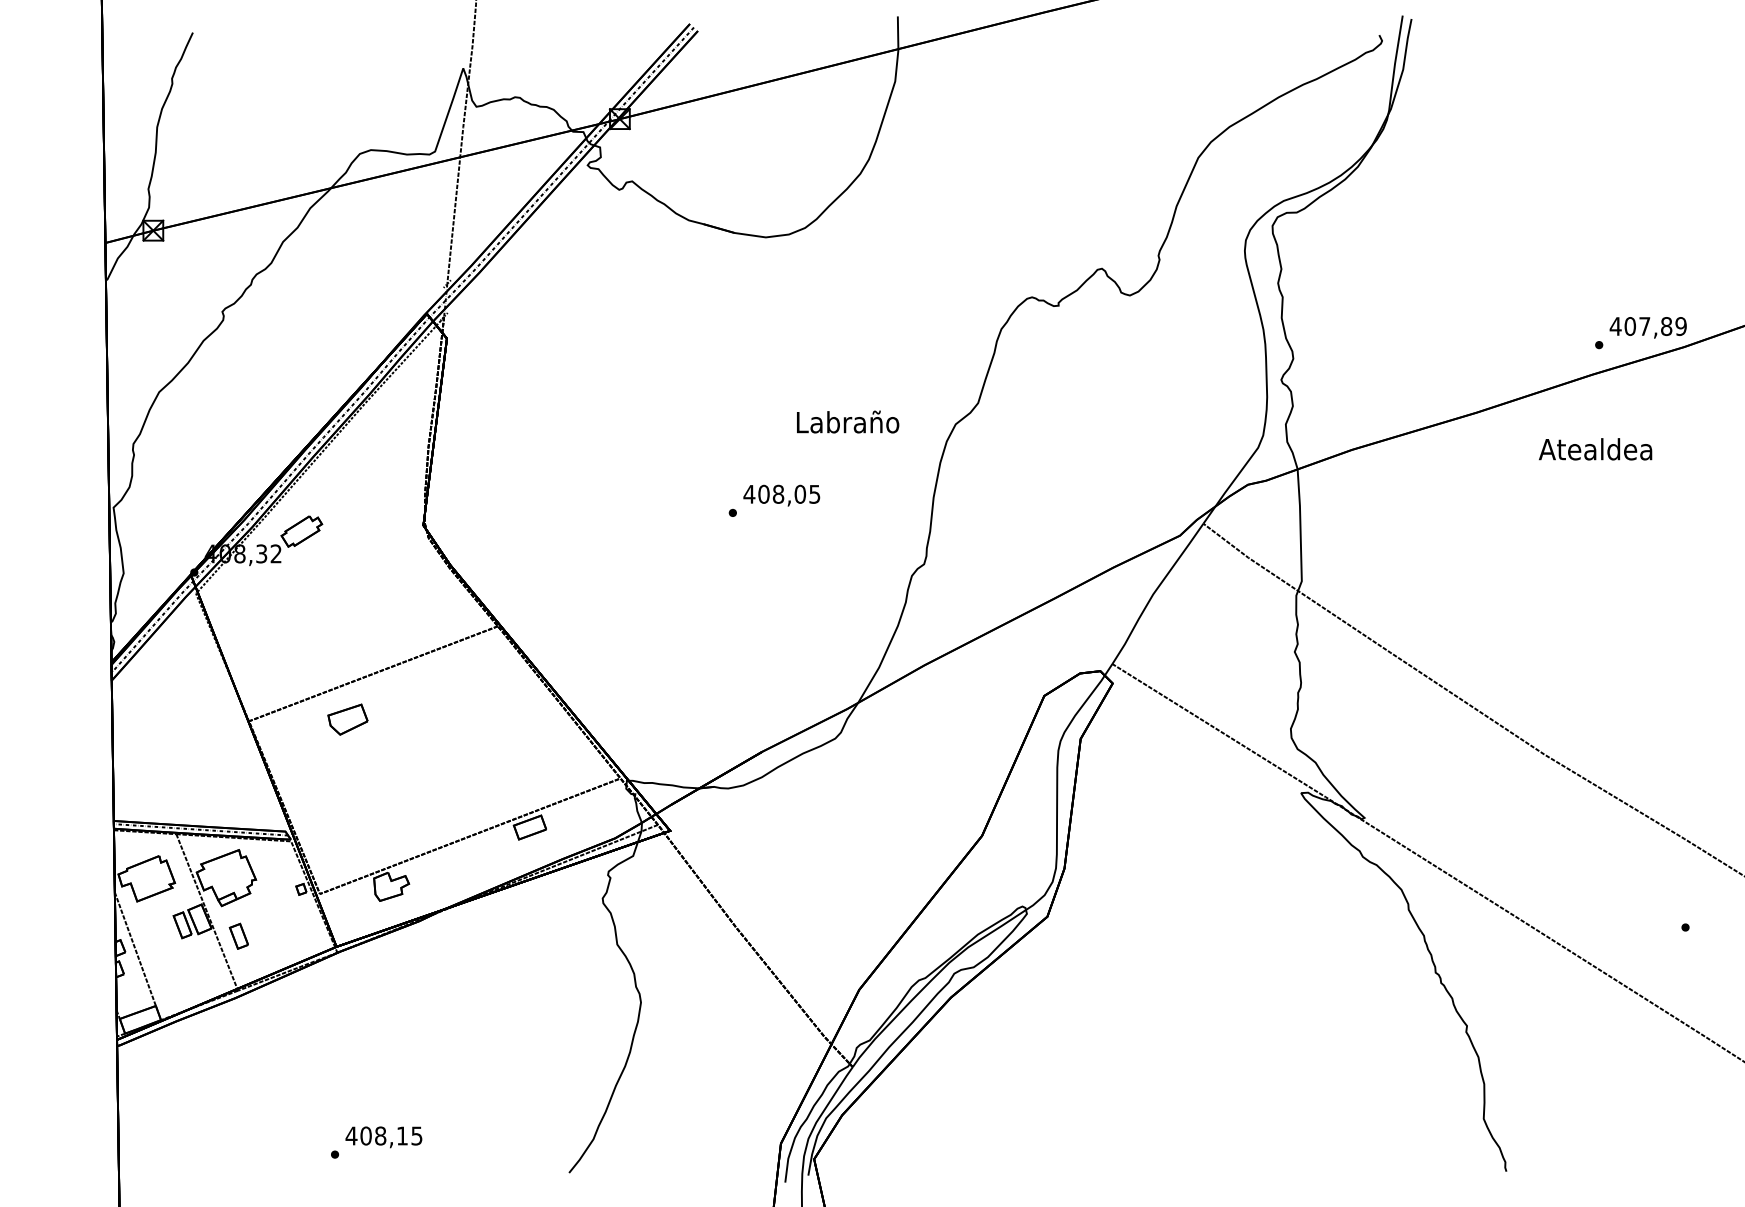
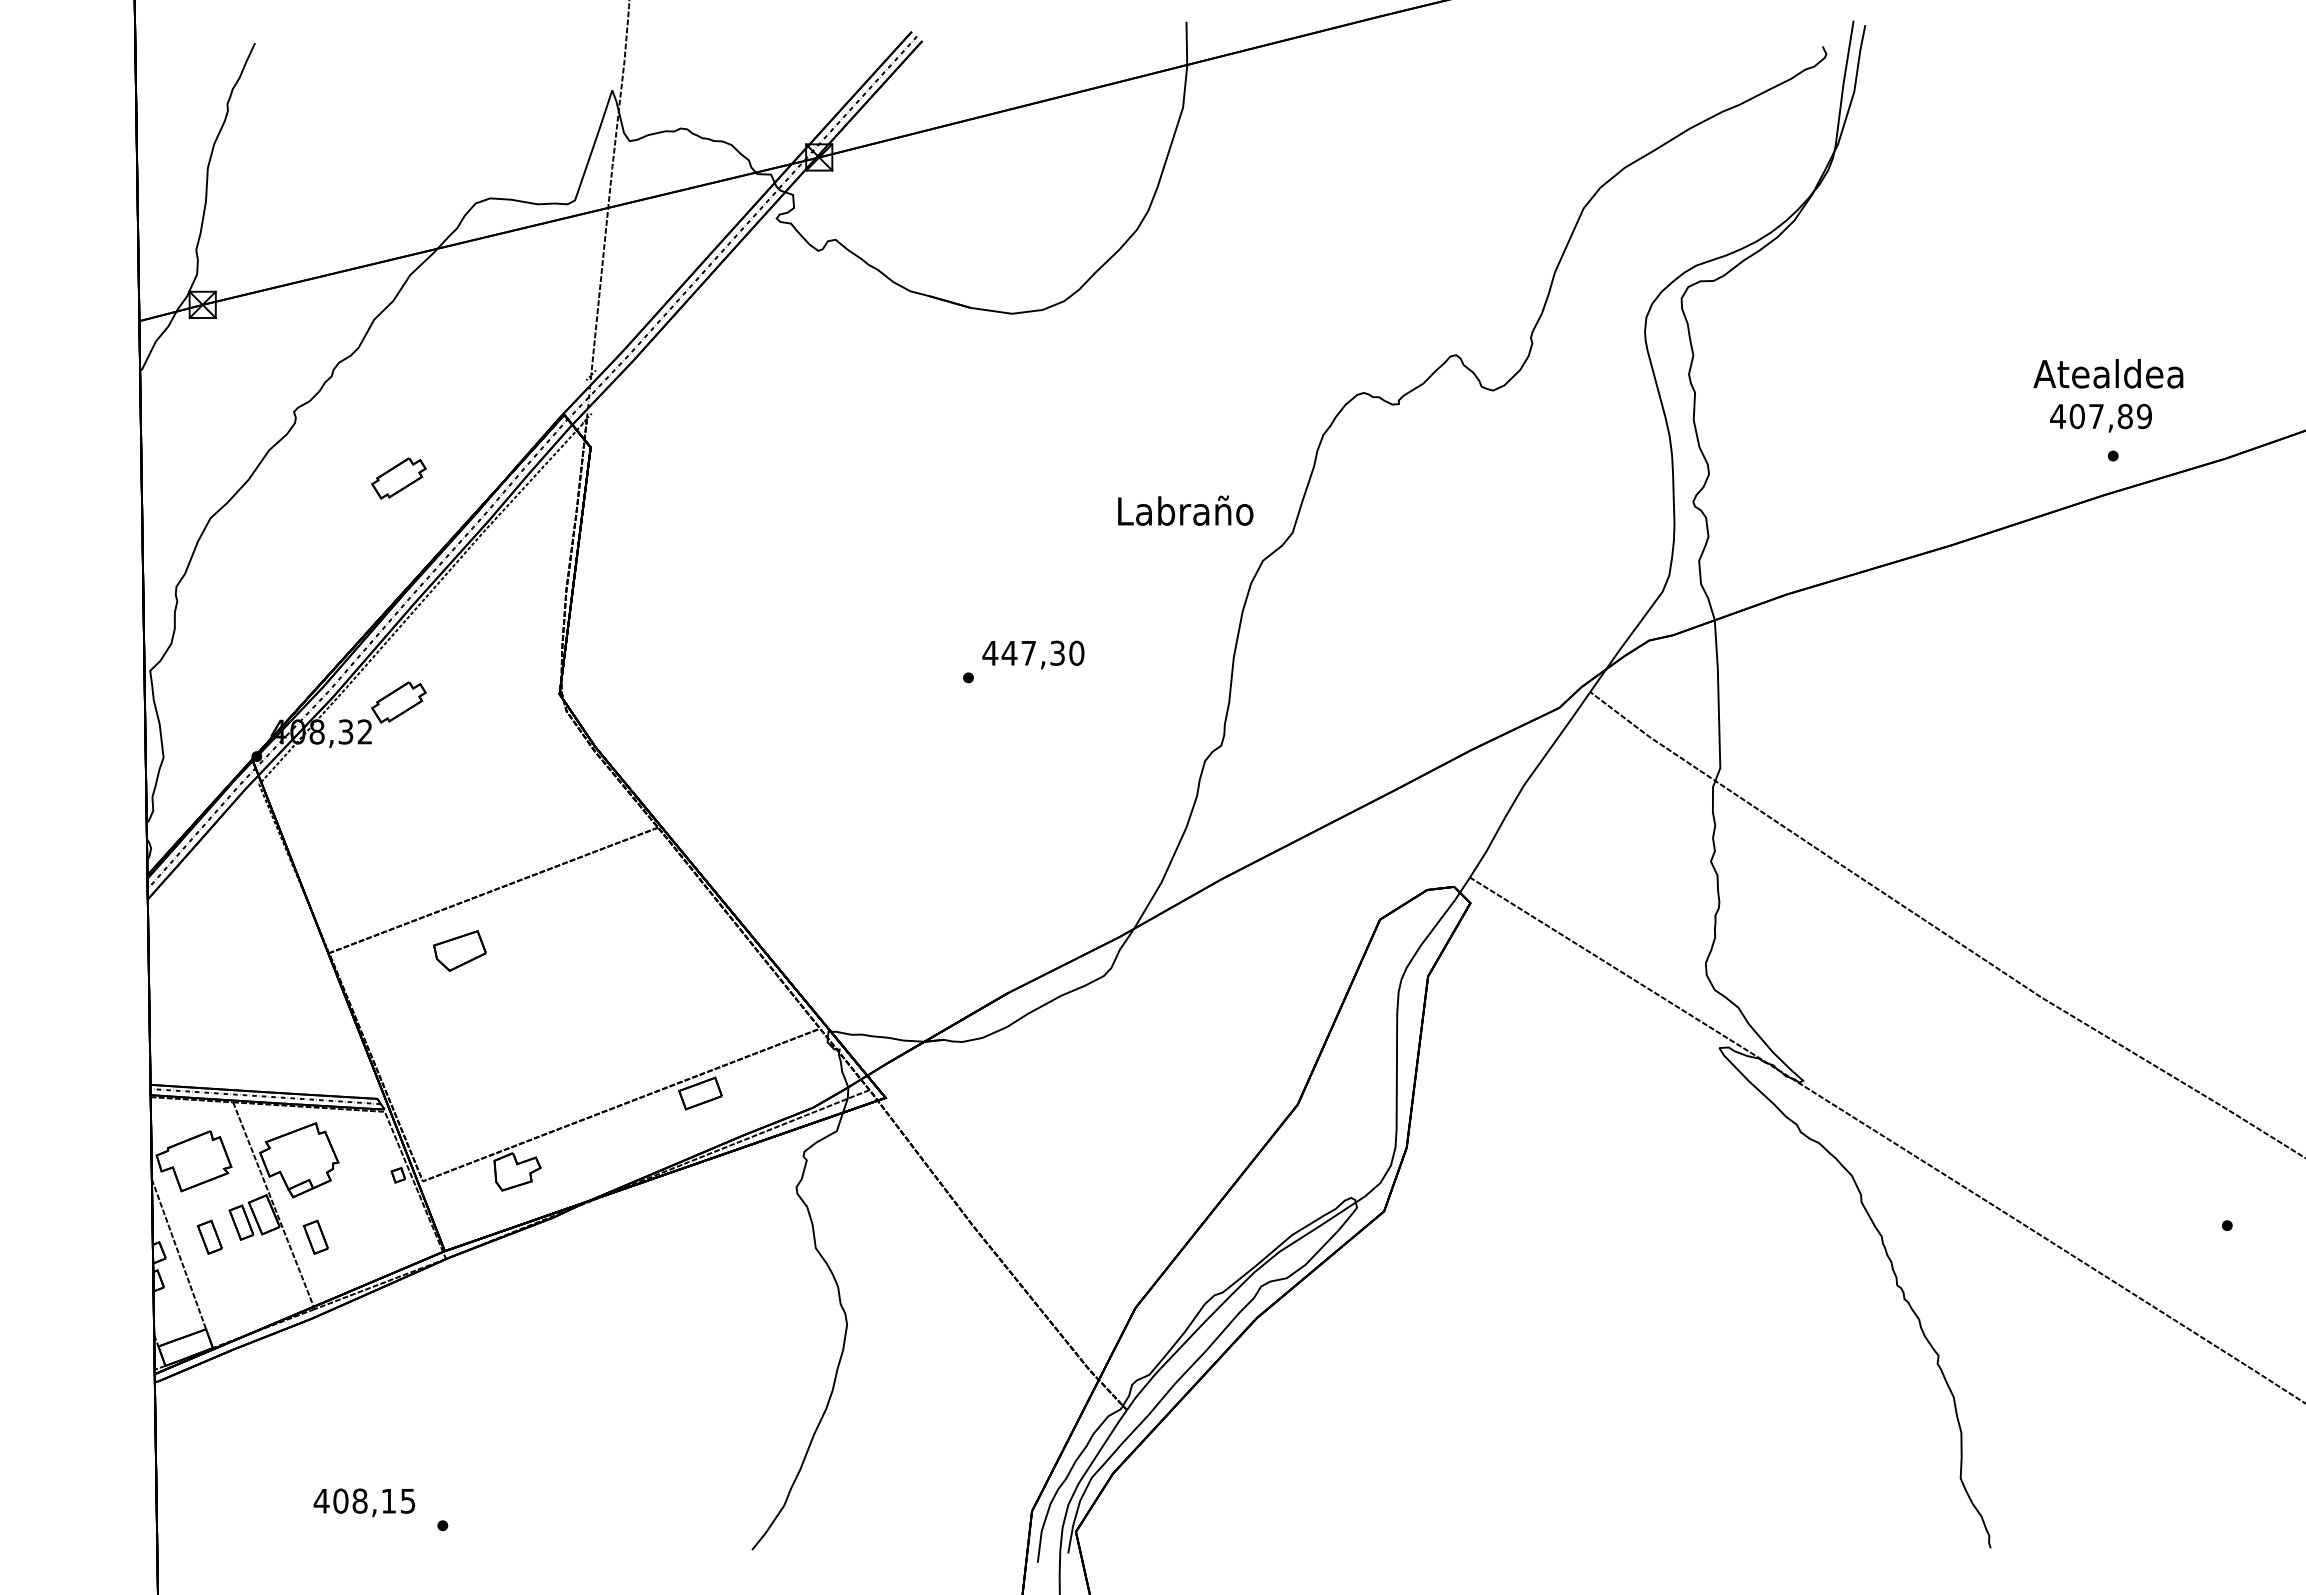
text: (1647, 327) -> (2100, 417), moved
part: (301, 362) -> (398, 478), added
text: (847, 421) -> (1185, 510), moved
text: (1595, 449) -> (2108, 373), moved
text: (788, 493) -> (1042, 652), 408,05 -> 447,30
part: (158, 935) -> (209, 1236), added
text: (383, 1137) -> (364, 1502), moved

